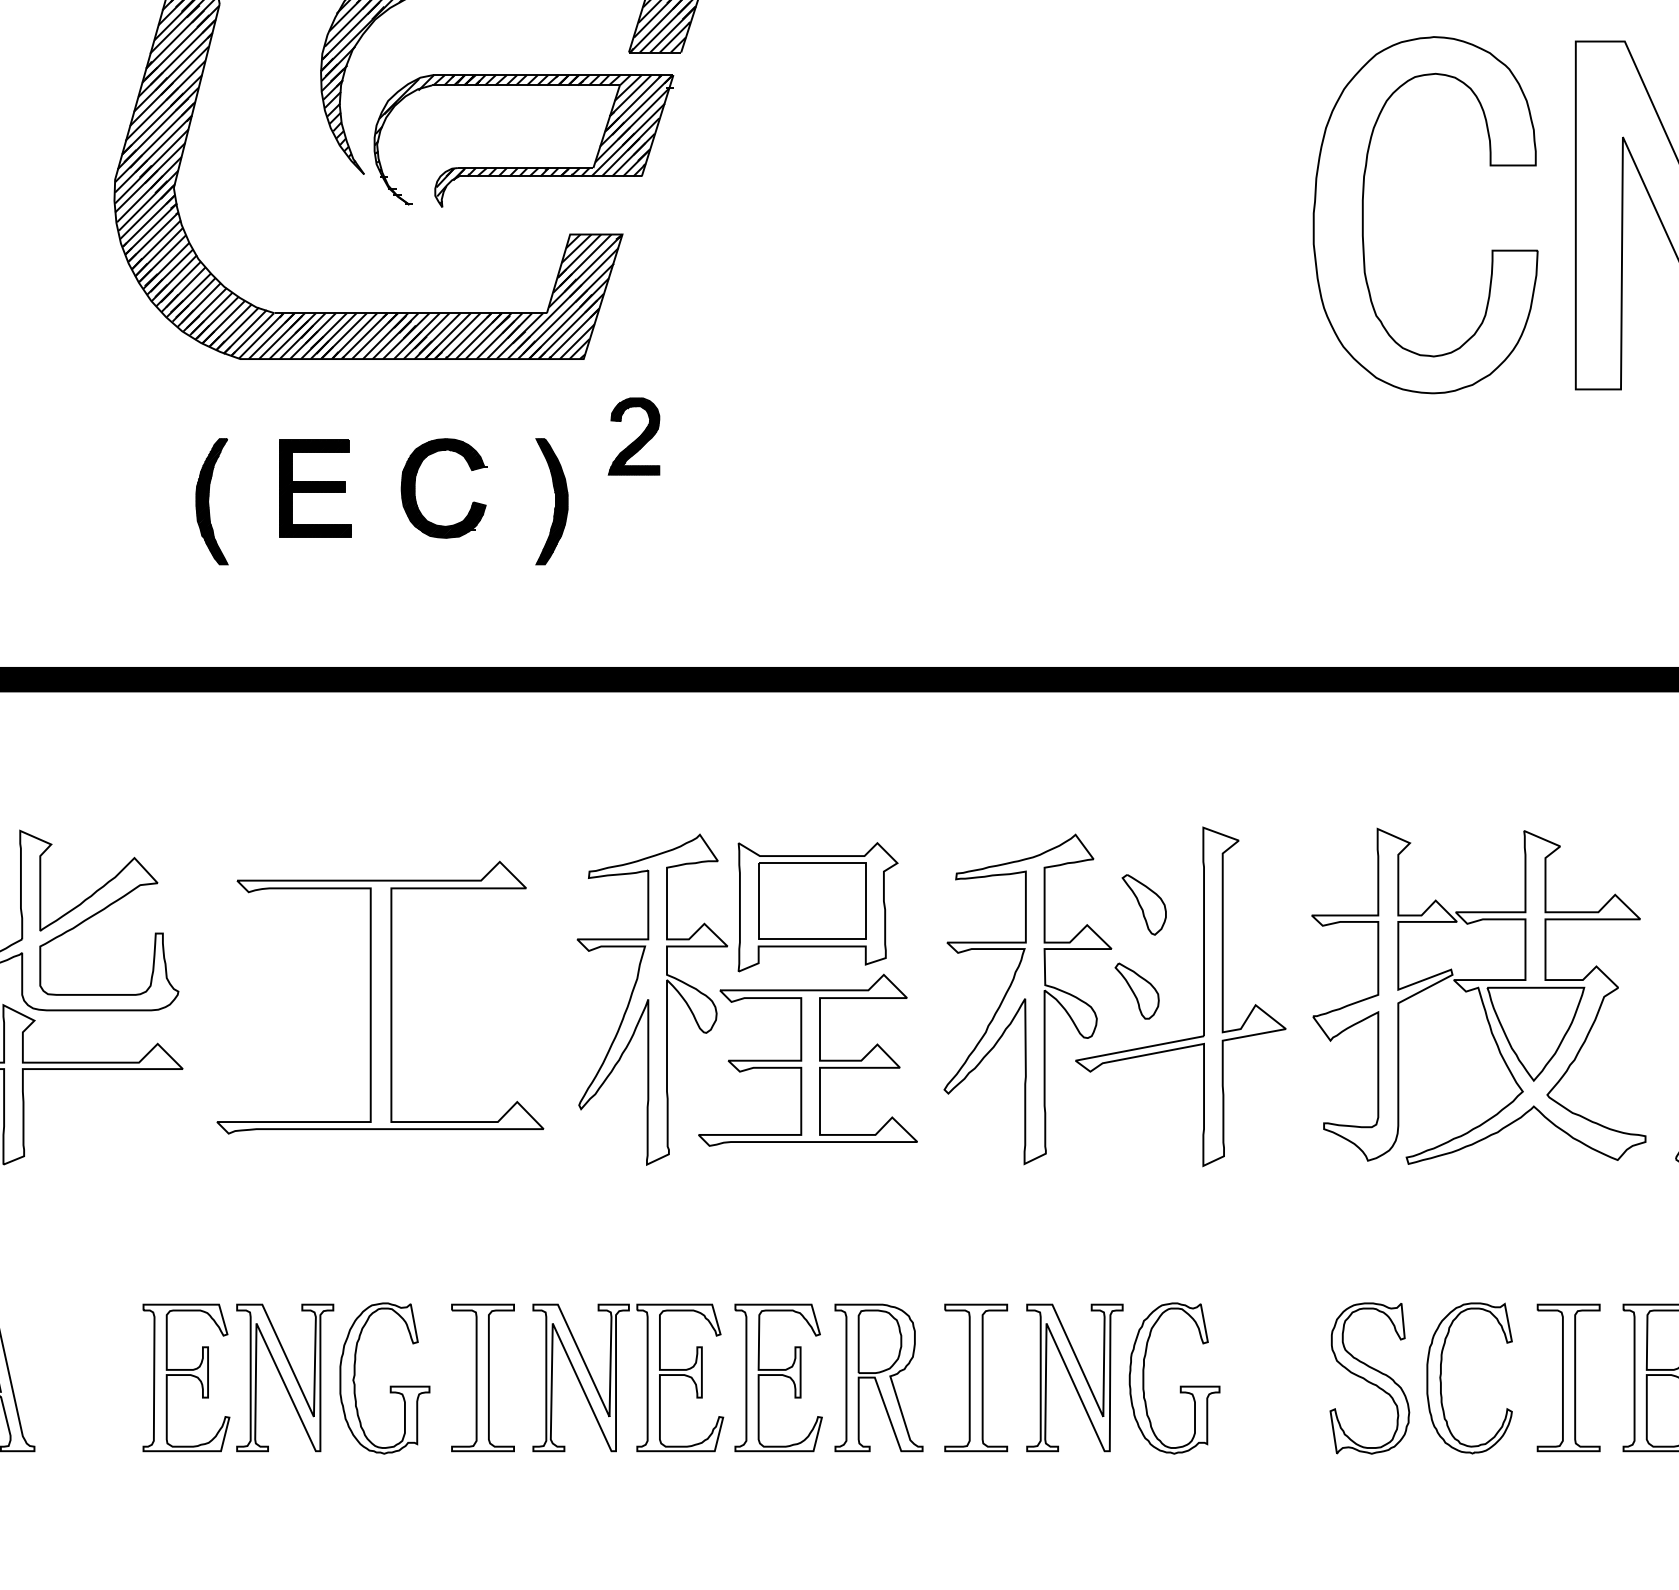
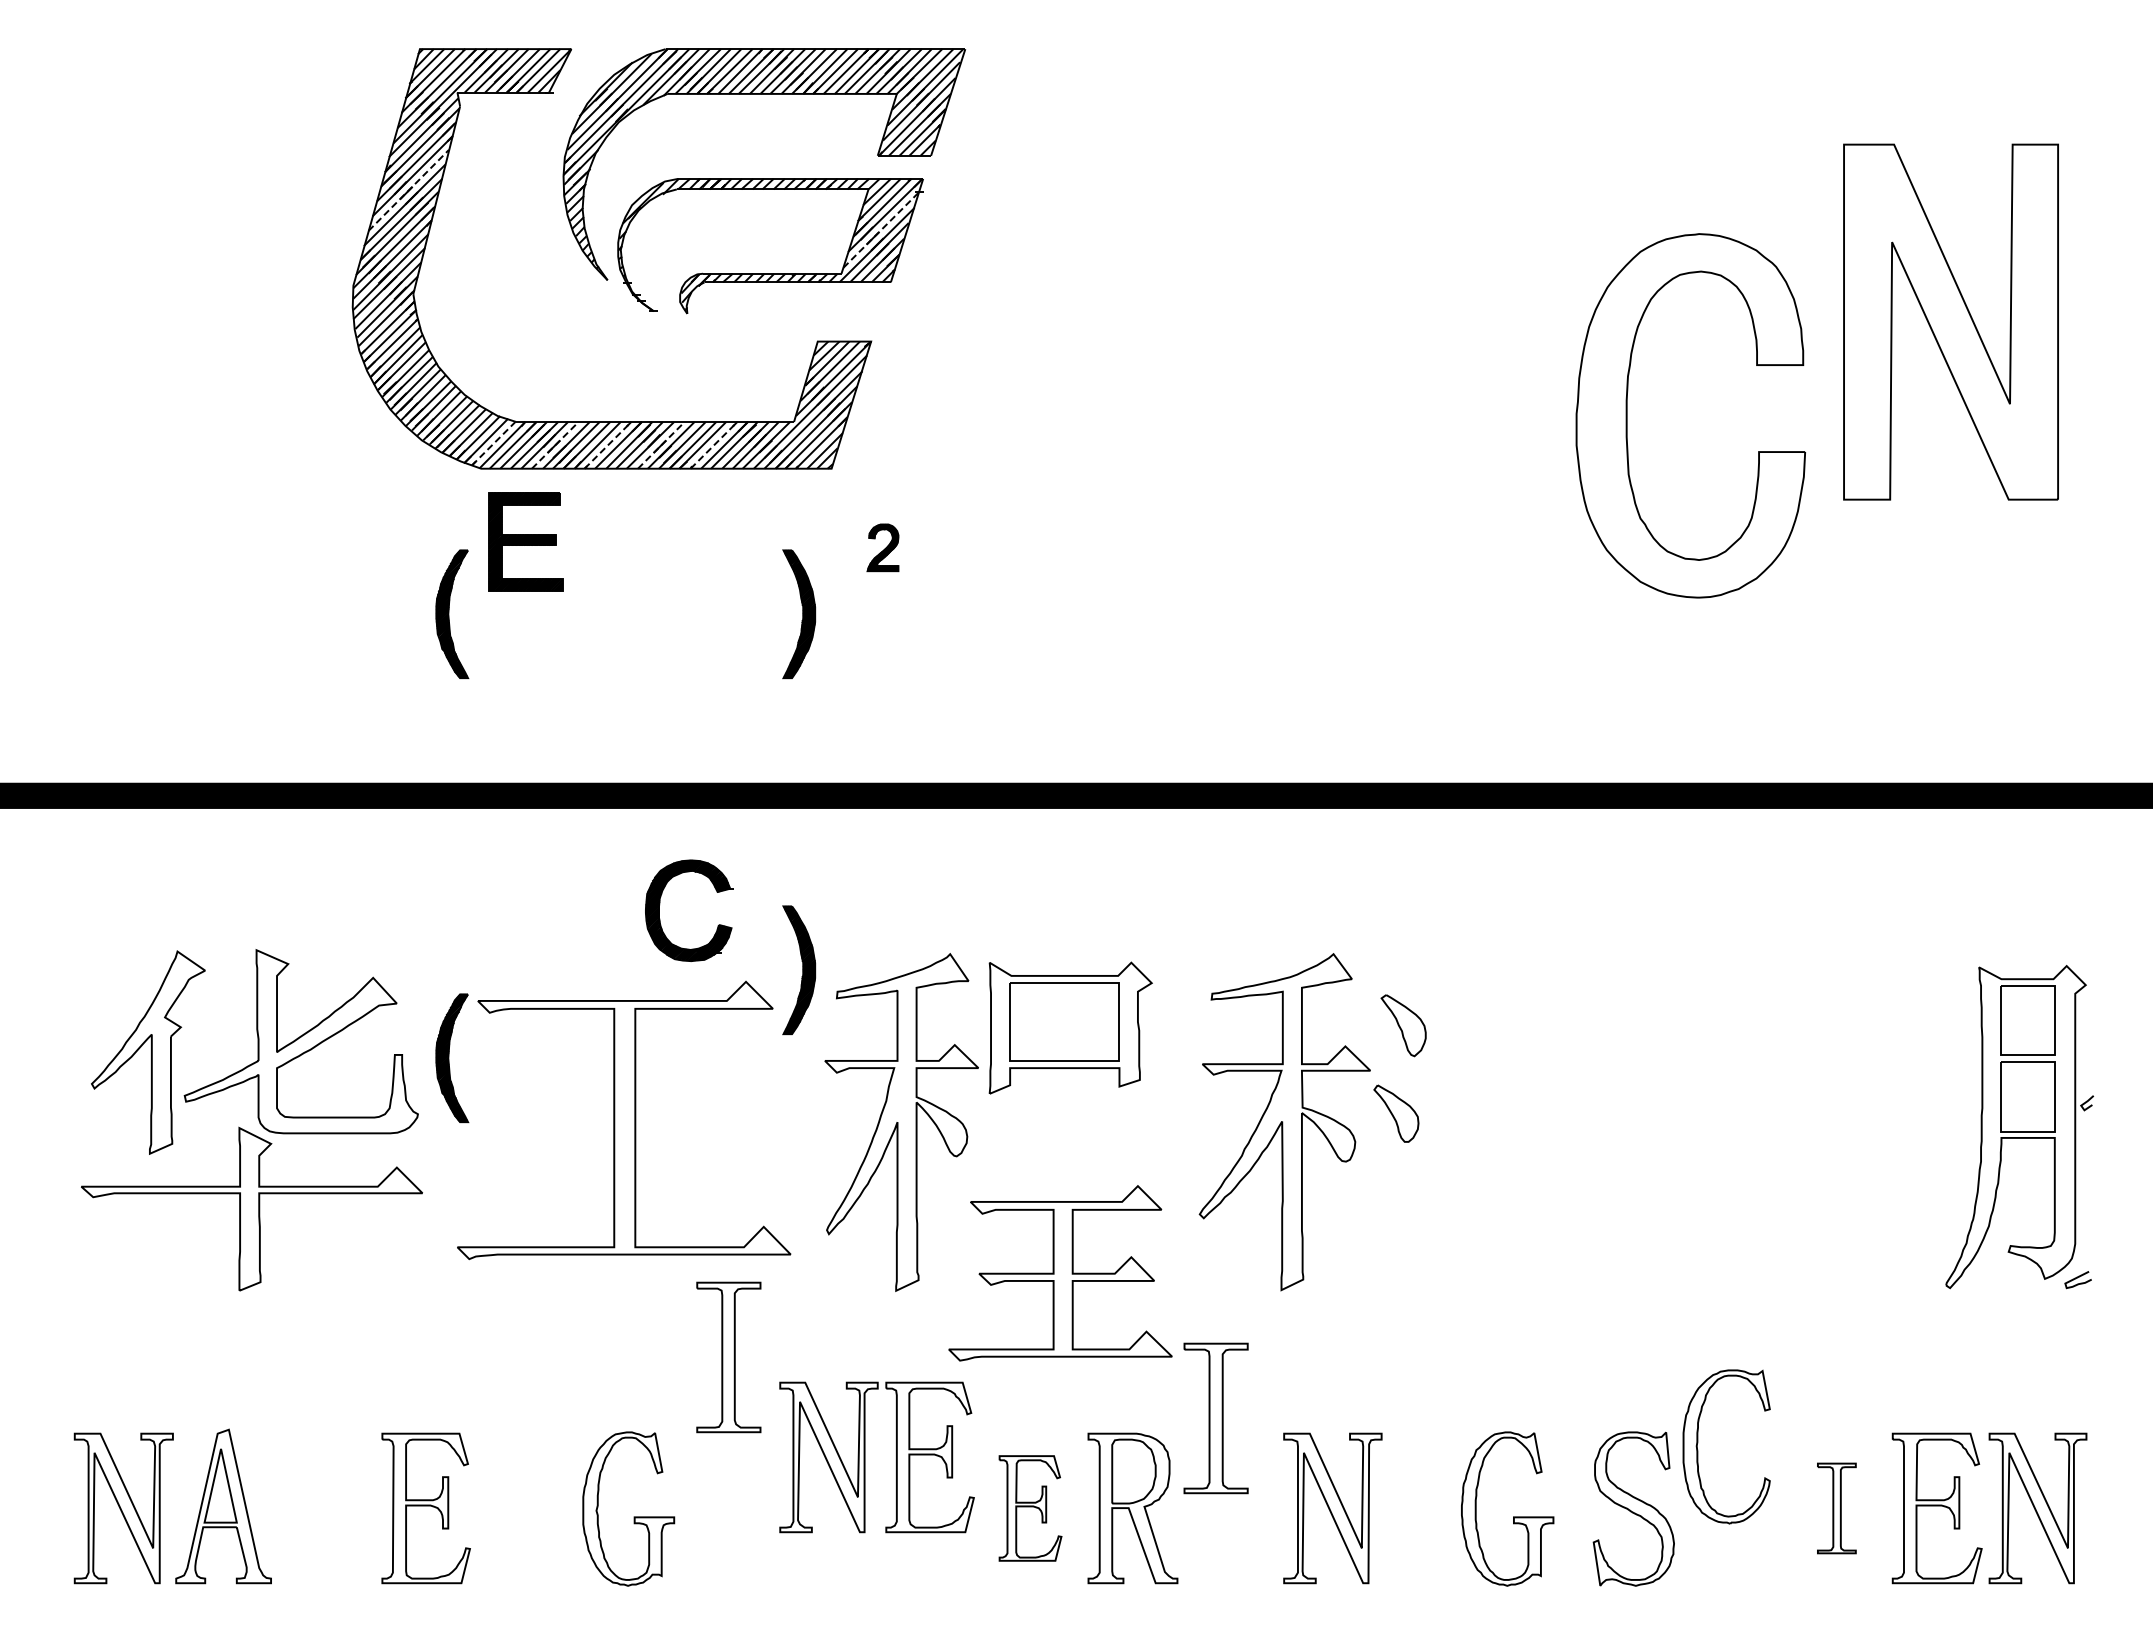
line: (170, 86) -> (409, 190), solid -> dashed
line: (632, 124) -> (881, 229), solid -> dashed
part: (1363, 214) -> (1627, 415), moved
line: (252, 334) -> (493, 443), solid -> dashed
line: (313, 335) -> (555, 444), solid -> dashed
line: (365, 335) -> (608, 444), solid -> dashed
line: (417, 335) -> (661, 444), solid -> dashed
line: (468, 335) -> (714, 444), solid -> dashed
part: (633, 436) -> (882, 547), size x0.6
part: (416, 482) -> (660, 904), moved
part: (315, 488) -> (525, 541), moved
part: (552, 850) -> (799, 970), added
part: (212, 937) -> (452, 1058), added
part: (1479, 995) -> (1745, 1118), removed
part: (1202, 996) -> (1463, 1119), removed
part: (808, 1060) -> (1060, 1273), moved
part: (1442, 1375) -> (1698, 1443), moved
part: (284, 1377) -> (526, 1508), removed
part: (482, 1377) -> (728, 1357), moved
part: (616, 1377) -> (865, 1457), moved
part: (778, 1377) -> (1030, 1508), size x0.7
part: (975, 1377) -> (1215, 1418), moved
part: (1568, 1377) -> (1836, 1508), size x0.6
part: (1180, 1385) -> (1513, 1516), moved

